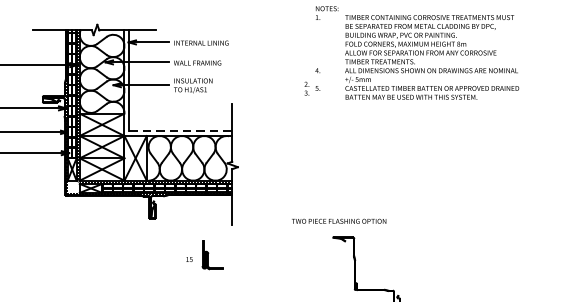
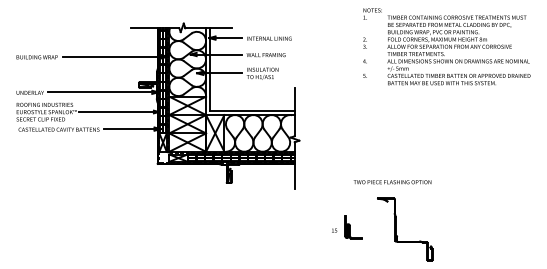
text: (306, 87) -> (364, 42), moved
line: (180, 130) -> (252, 110), dashed -> solid
text: (339, 221) -> (392, 182), moved
part: (205, 255) -> (347, 227), moved

